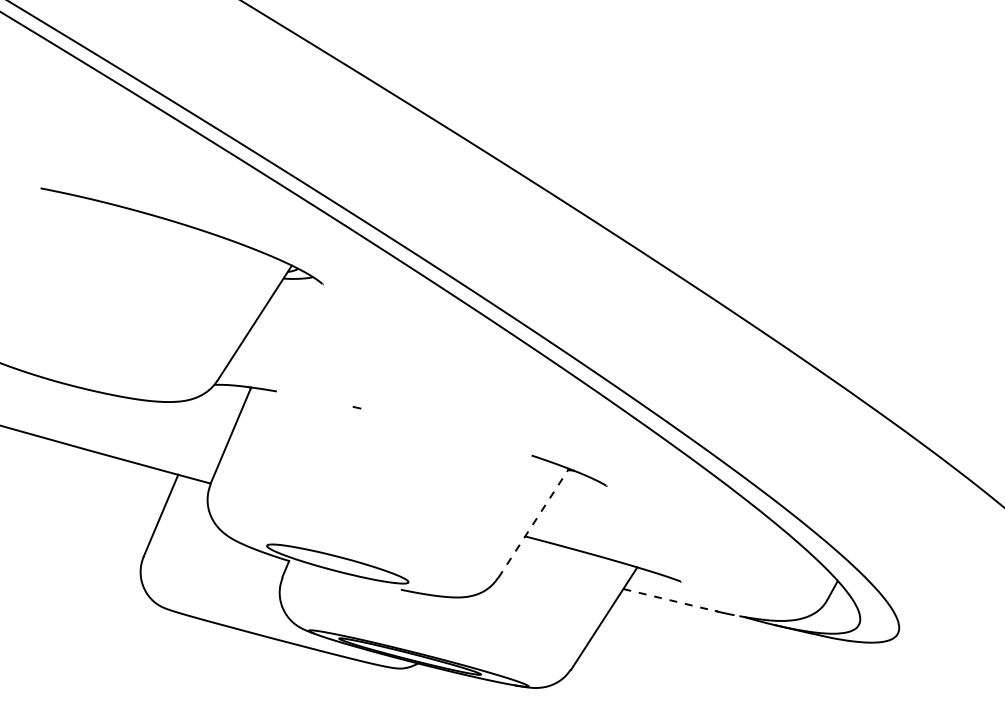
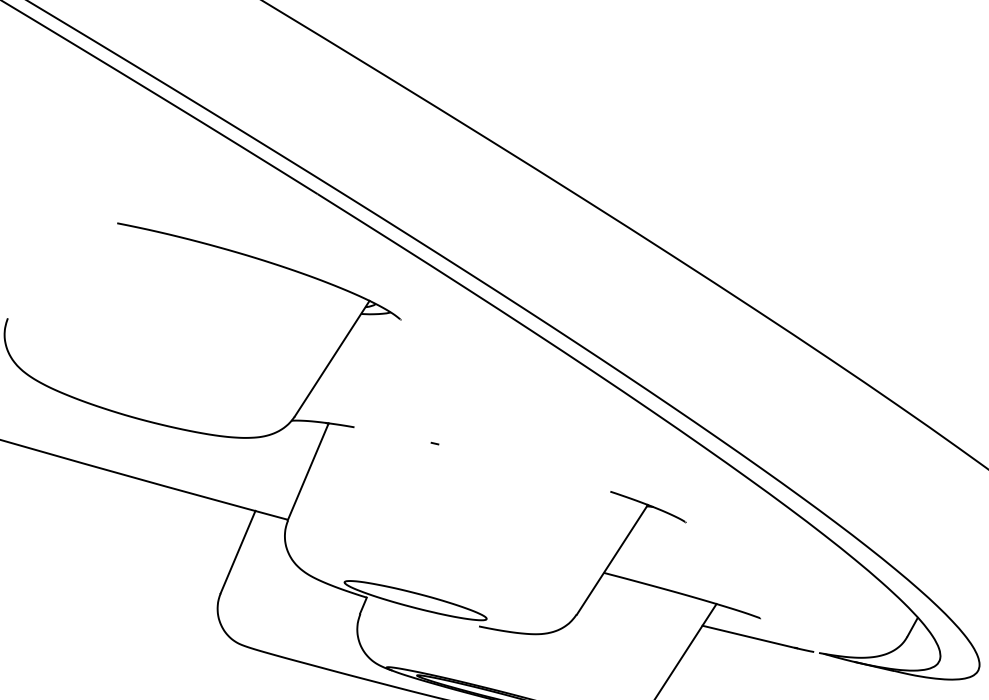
line: (533, 523) -> (612, 559), dashed -> solid
line: (670, 600) -> (749, 637), dashed -> solid

